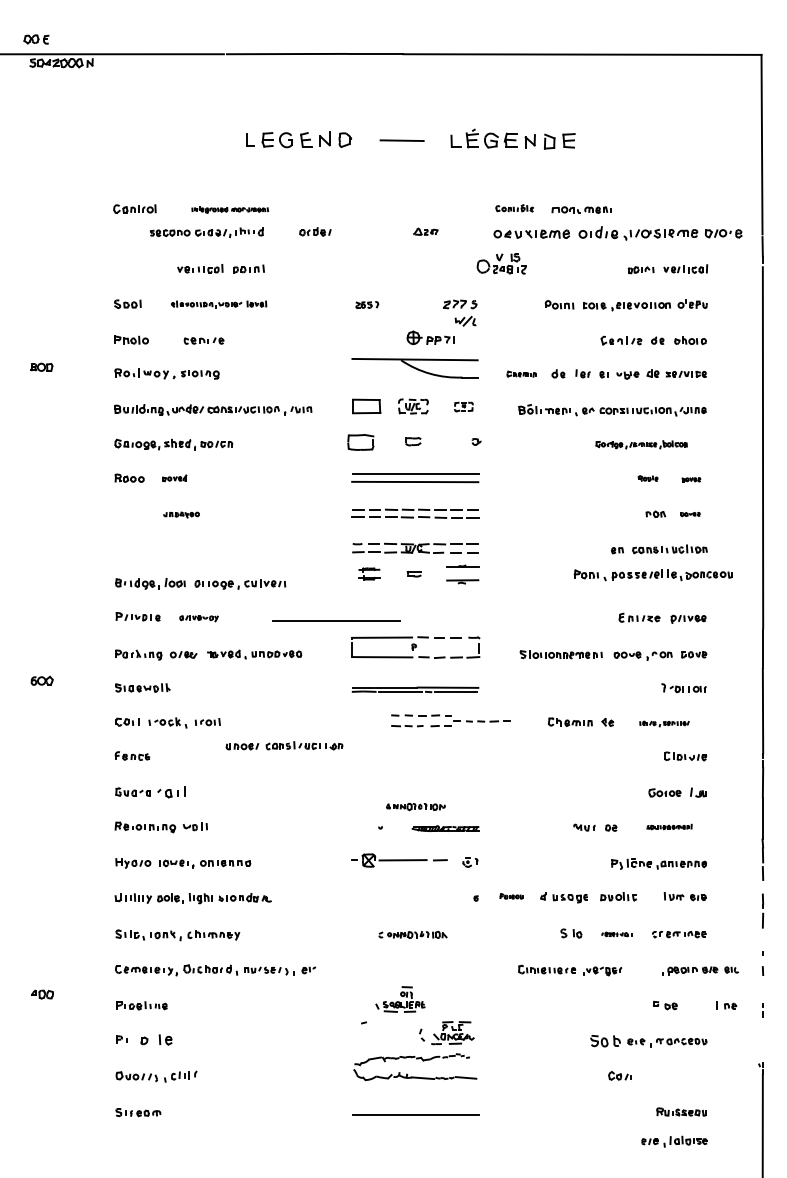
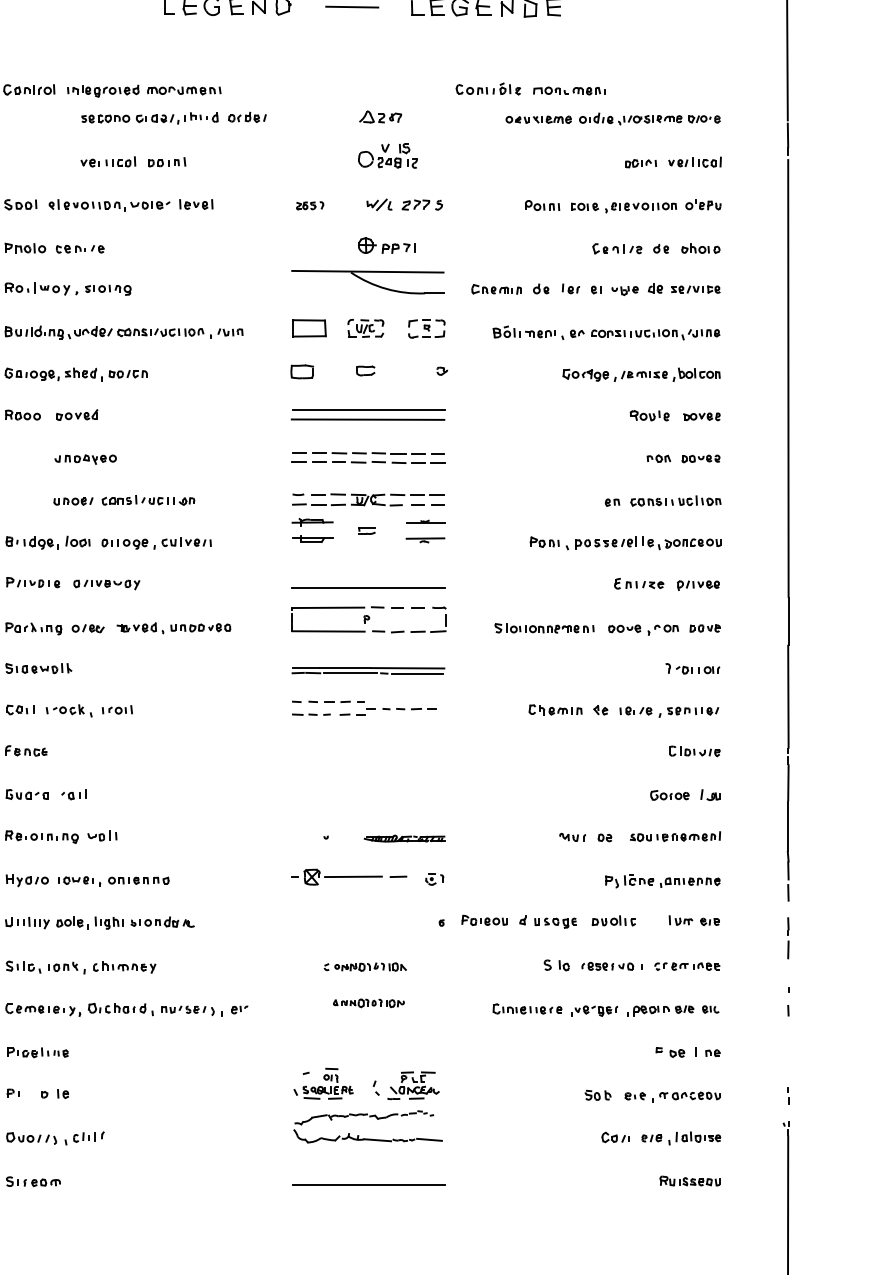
part: (514, 207) -> (488, 87), size x1.43
part: (230, 209) -> (144, 90), size x1.67
part: (425, 231) -> (380, 116), size x1.43
part: (206, 232) -> (149, 118), moved
part: (617, 232) -> (612, 118), size x0.71
part: (501, 263) -> (387, 155), moved
part: (218, 304) -> (130, 205), size x1.43
part: (465, 320) -> (379, 203), moved
part: (203, 340) -> (79, 248), moved
part: (521, 373) -> (496, 288), size x1.43
part: (463, 406) -> (426, 328), size x1.67
part: (360, 442) -> (301, 371), size x0.71
part: (641, 444) -> (641, 374), size x1.43
part: (174, 478) -> (77, 415), size x1.43
part: (647, 478) -> (648, 415), size x1.67
part: (691, 479) -> (701, 416), size x1.67
part: (181, 514) -> (85, 458), size x1.43
part: (690, 514) -> (700, 458), size x1.67
part: (369, 573) -> (312, 530), size x1.67
part: (652, 575) -> (624, 543), moved
part: (198, 618) -> (106, 584), size x1.43
line: (336, 620) -> (368, 587), moved
part: (450, 720) -> (363, 707), moved
part: (664, 723) -> (669, 711), size x1.67
part: (284, 745) -> (124, 500), moved
part: (171, 792) -> (73, 794), size x0.71
part: (415, 807) -> (368, 1004), moved
part: (669, 826) -> (675, 836), size x1.67
part: (511, 896) -> (484, 920), size x1.67
part: (616, 934) -> (611, 966), size x1.67
part: (700, 970) -> (672, 1010), moved
part: (400, 999) -> (323, 1083), moved
part: (726, 1005) -> (708, 1052), moved
line: (762, 1011) -> (787, 1097), moved
part: (155, 1039) -> (54, 1093), size x0.71
part: (605, 1040) -> (598, 1094), size x0.71
part: (674, 1141) -> (681, 1138), moved

